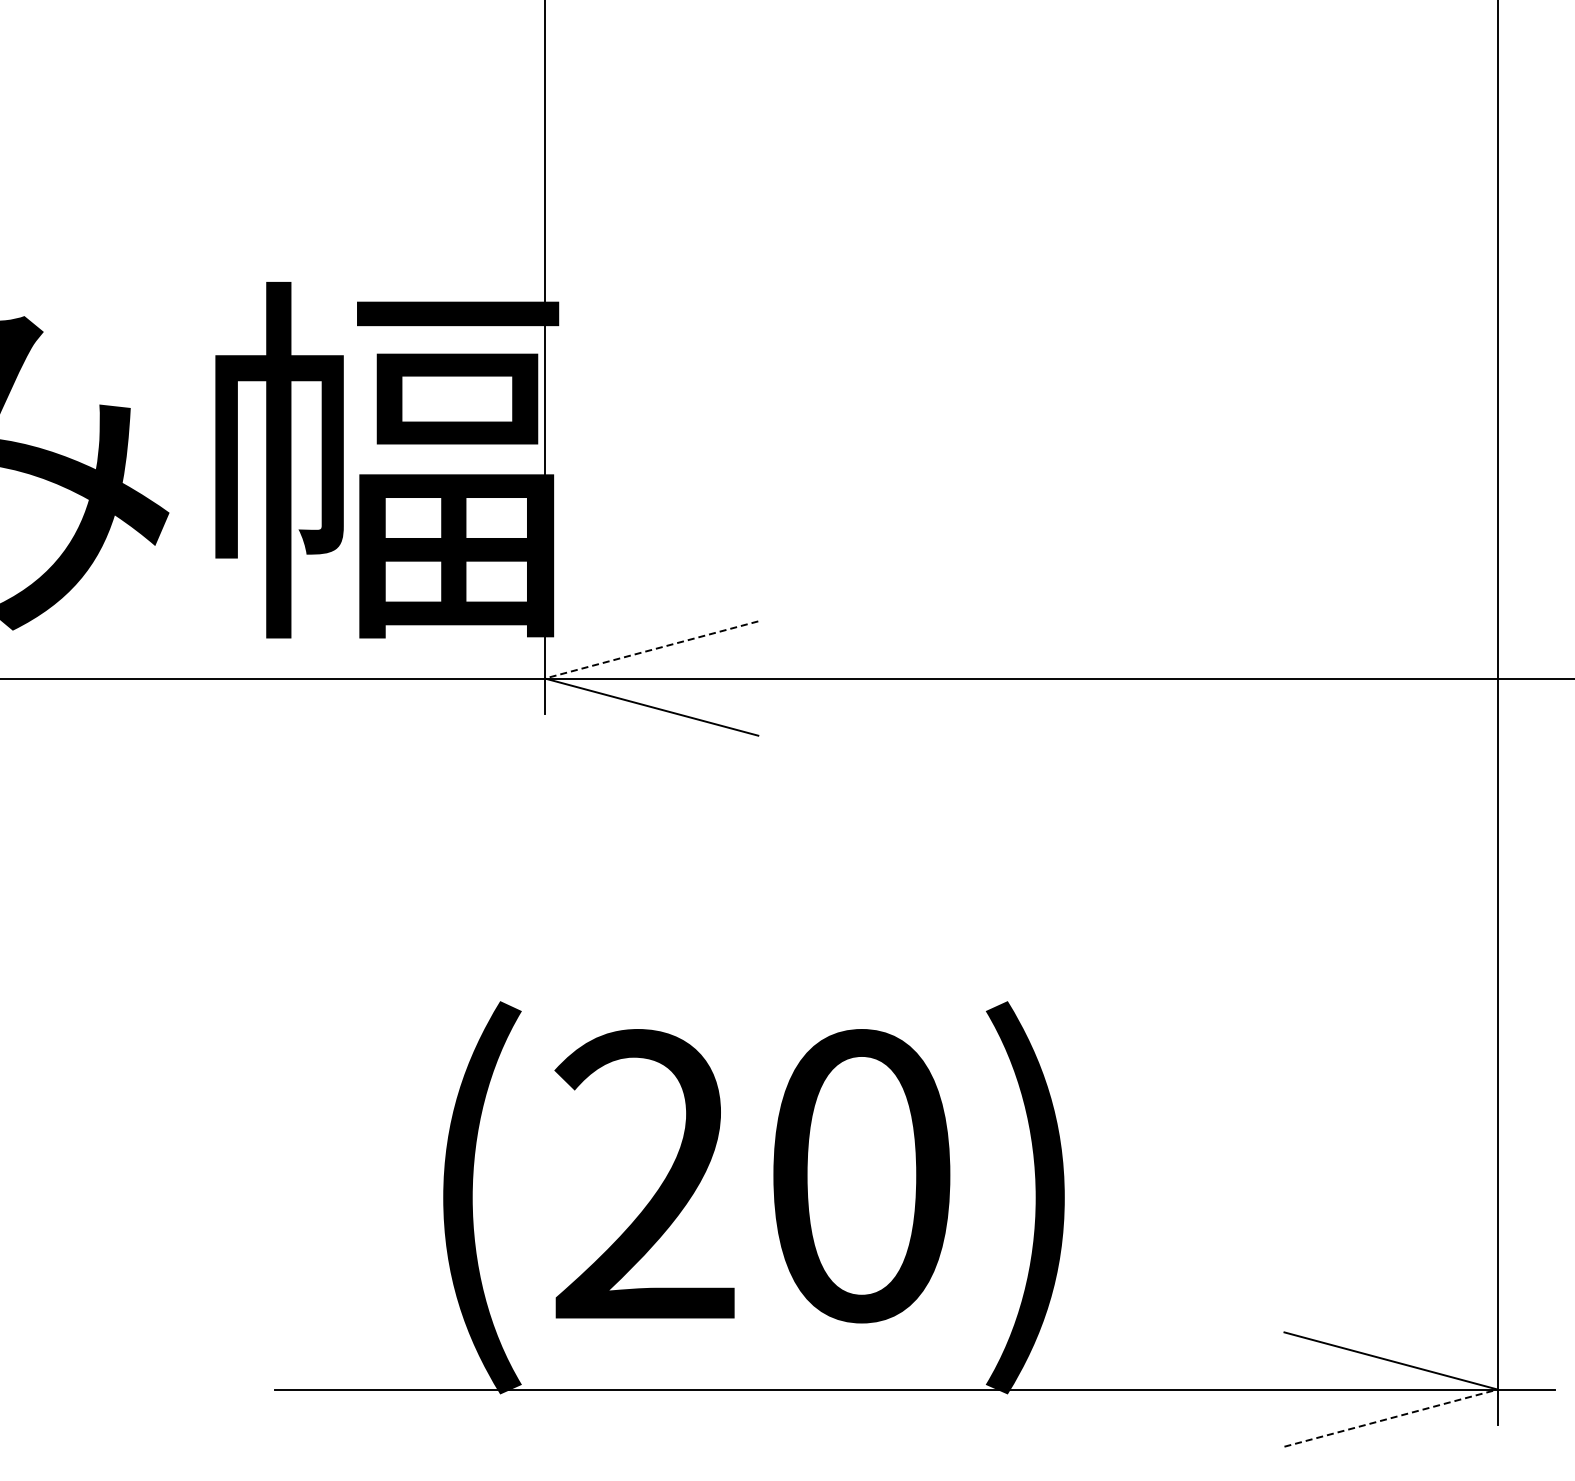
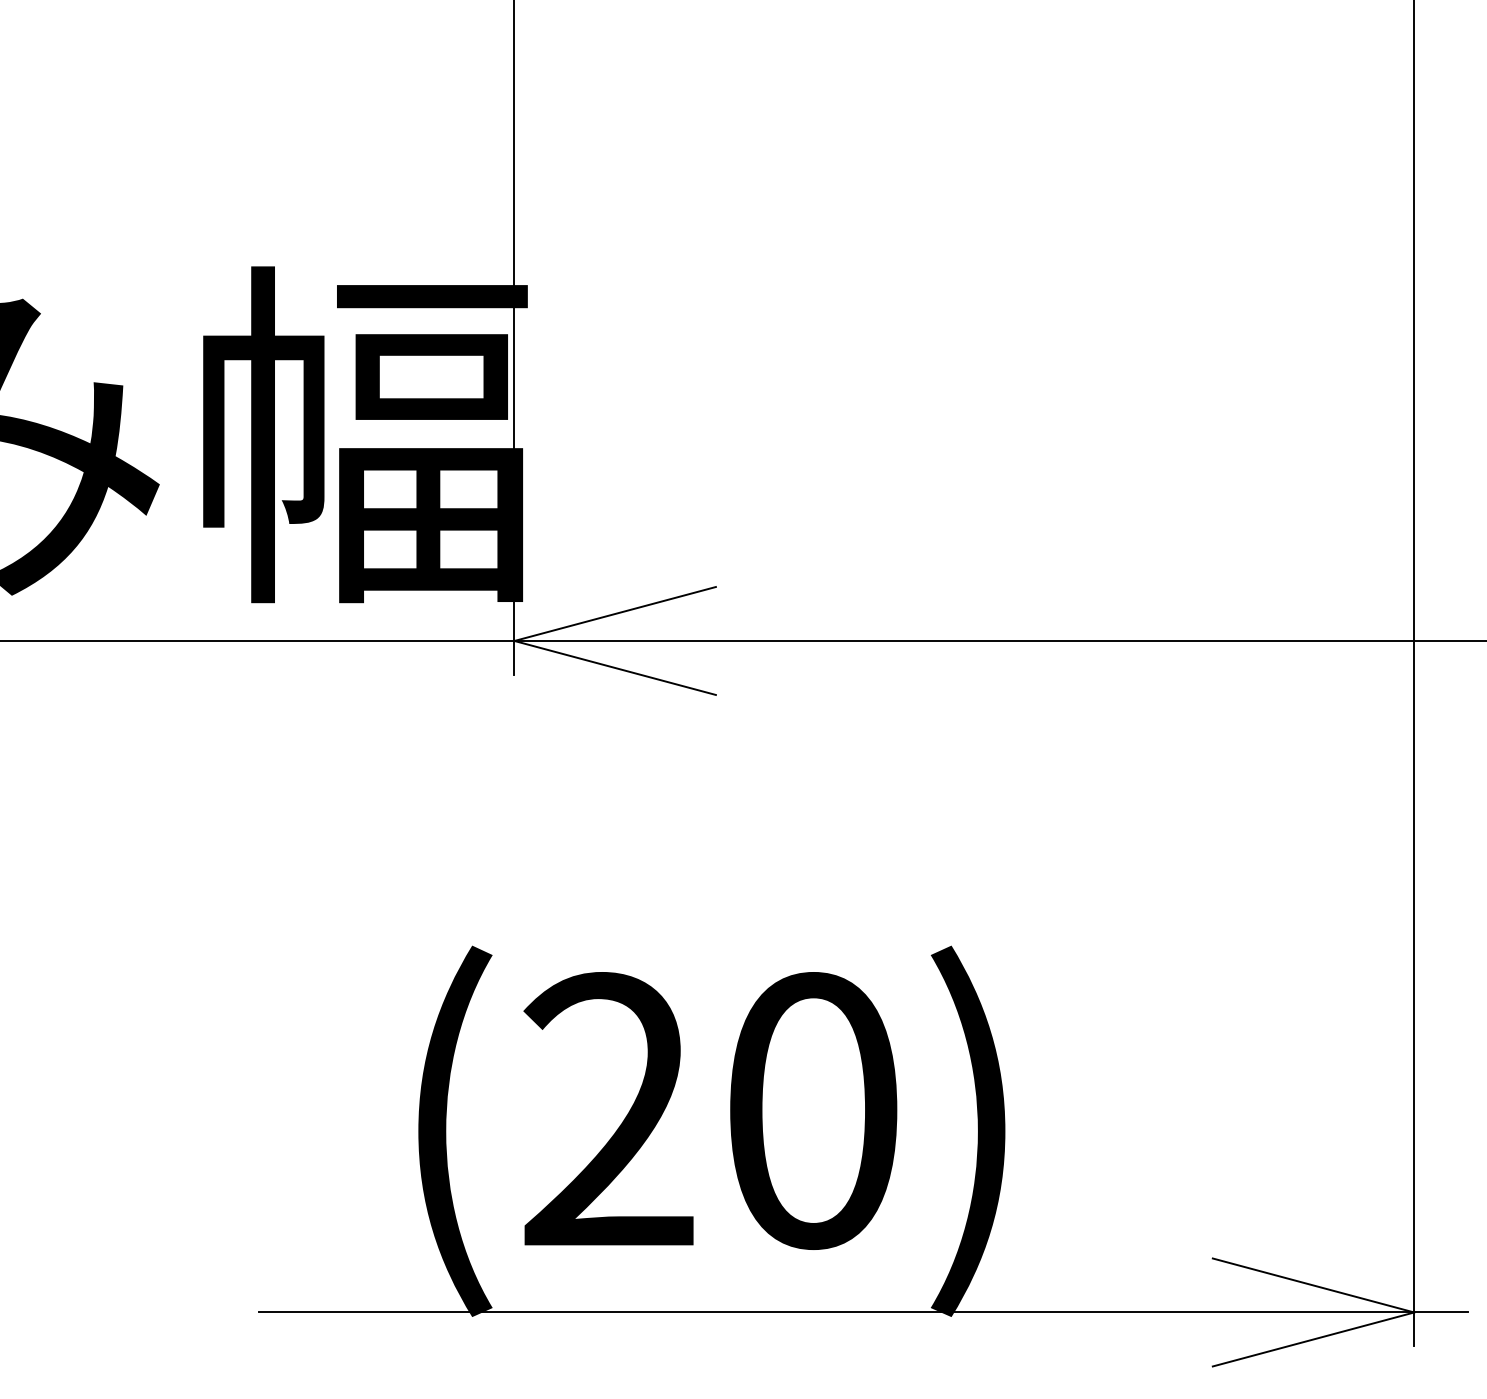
line: (651, 650) -> (615, 614), dashed -> solid
line: (1391, 1418) -> (1313, 1339), dashed -> solid

